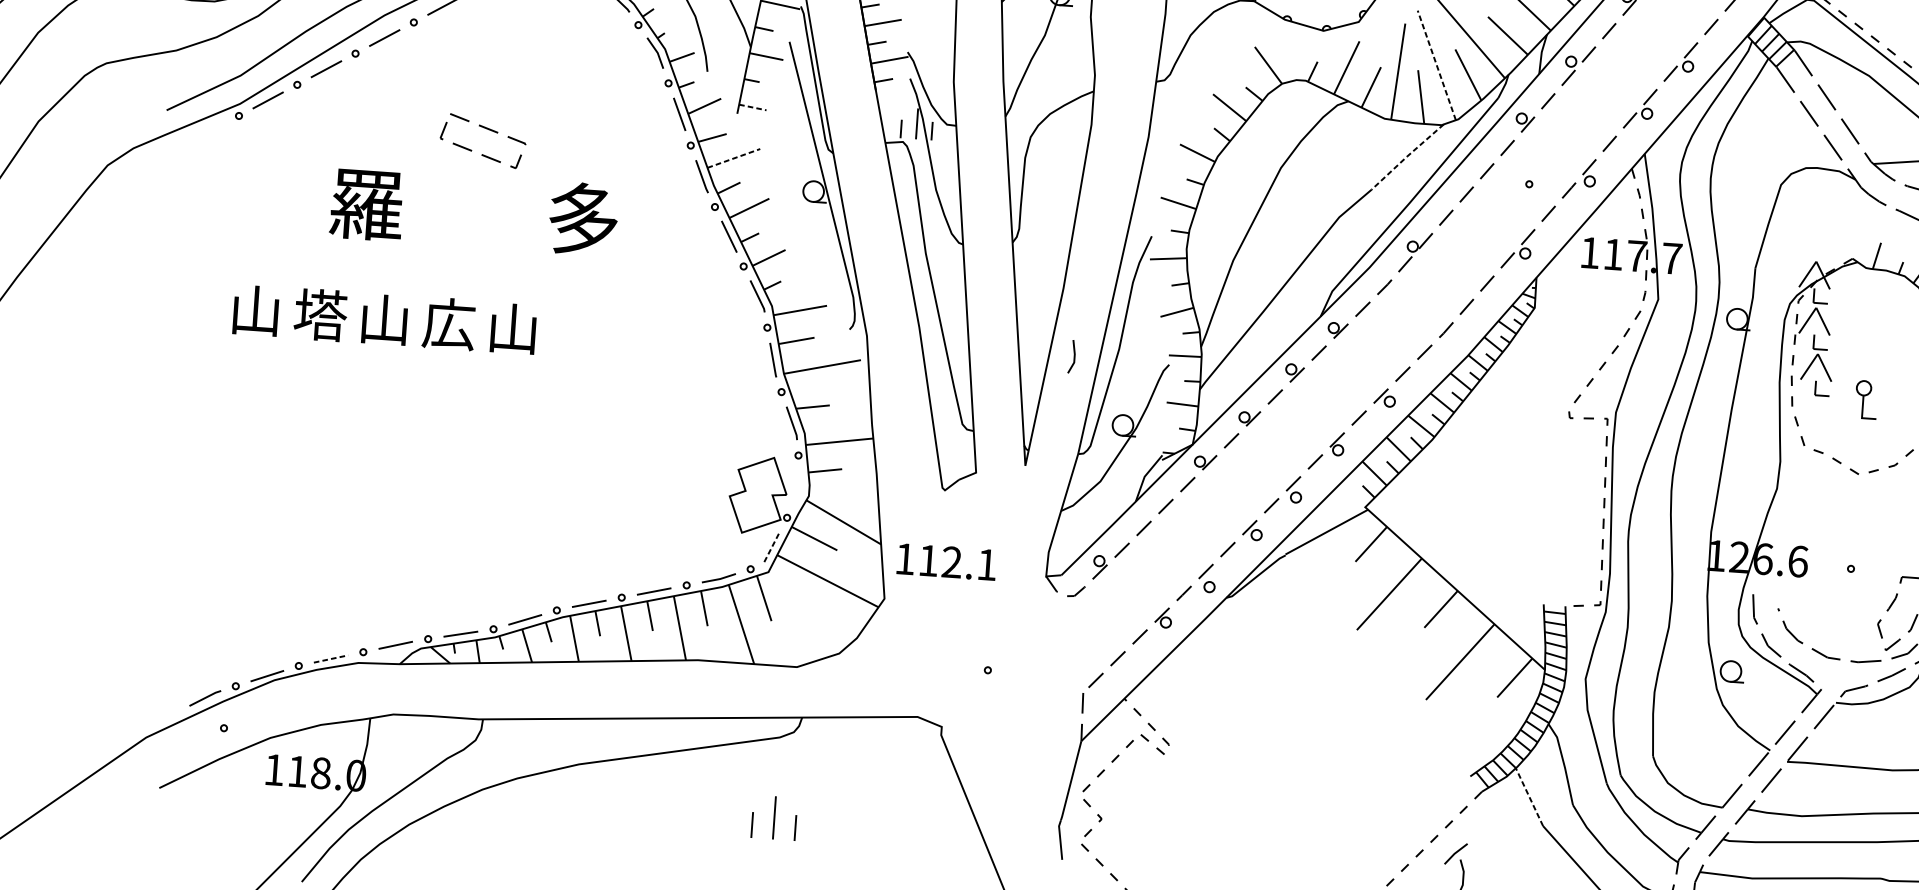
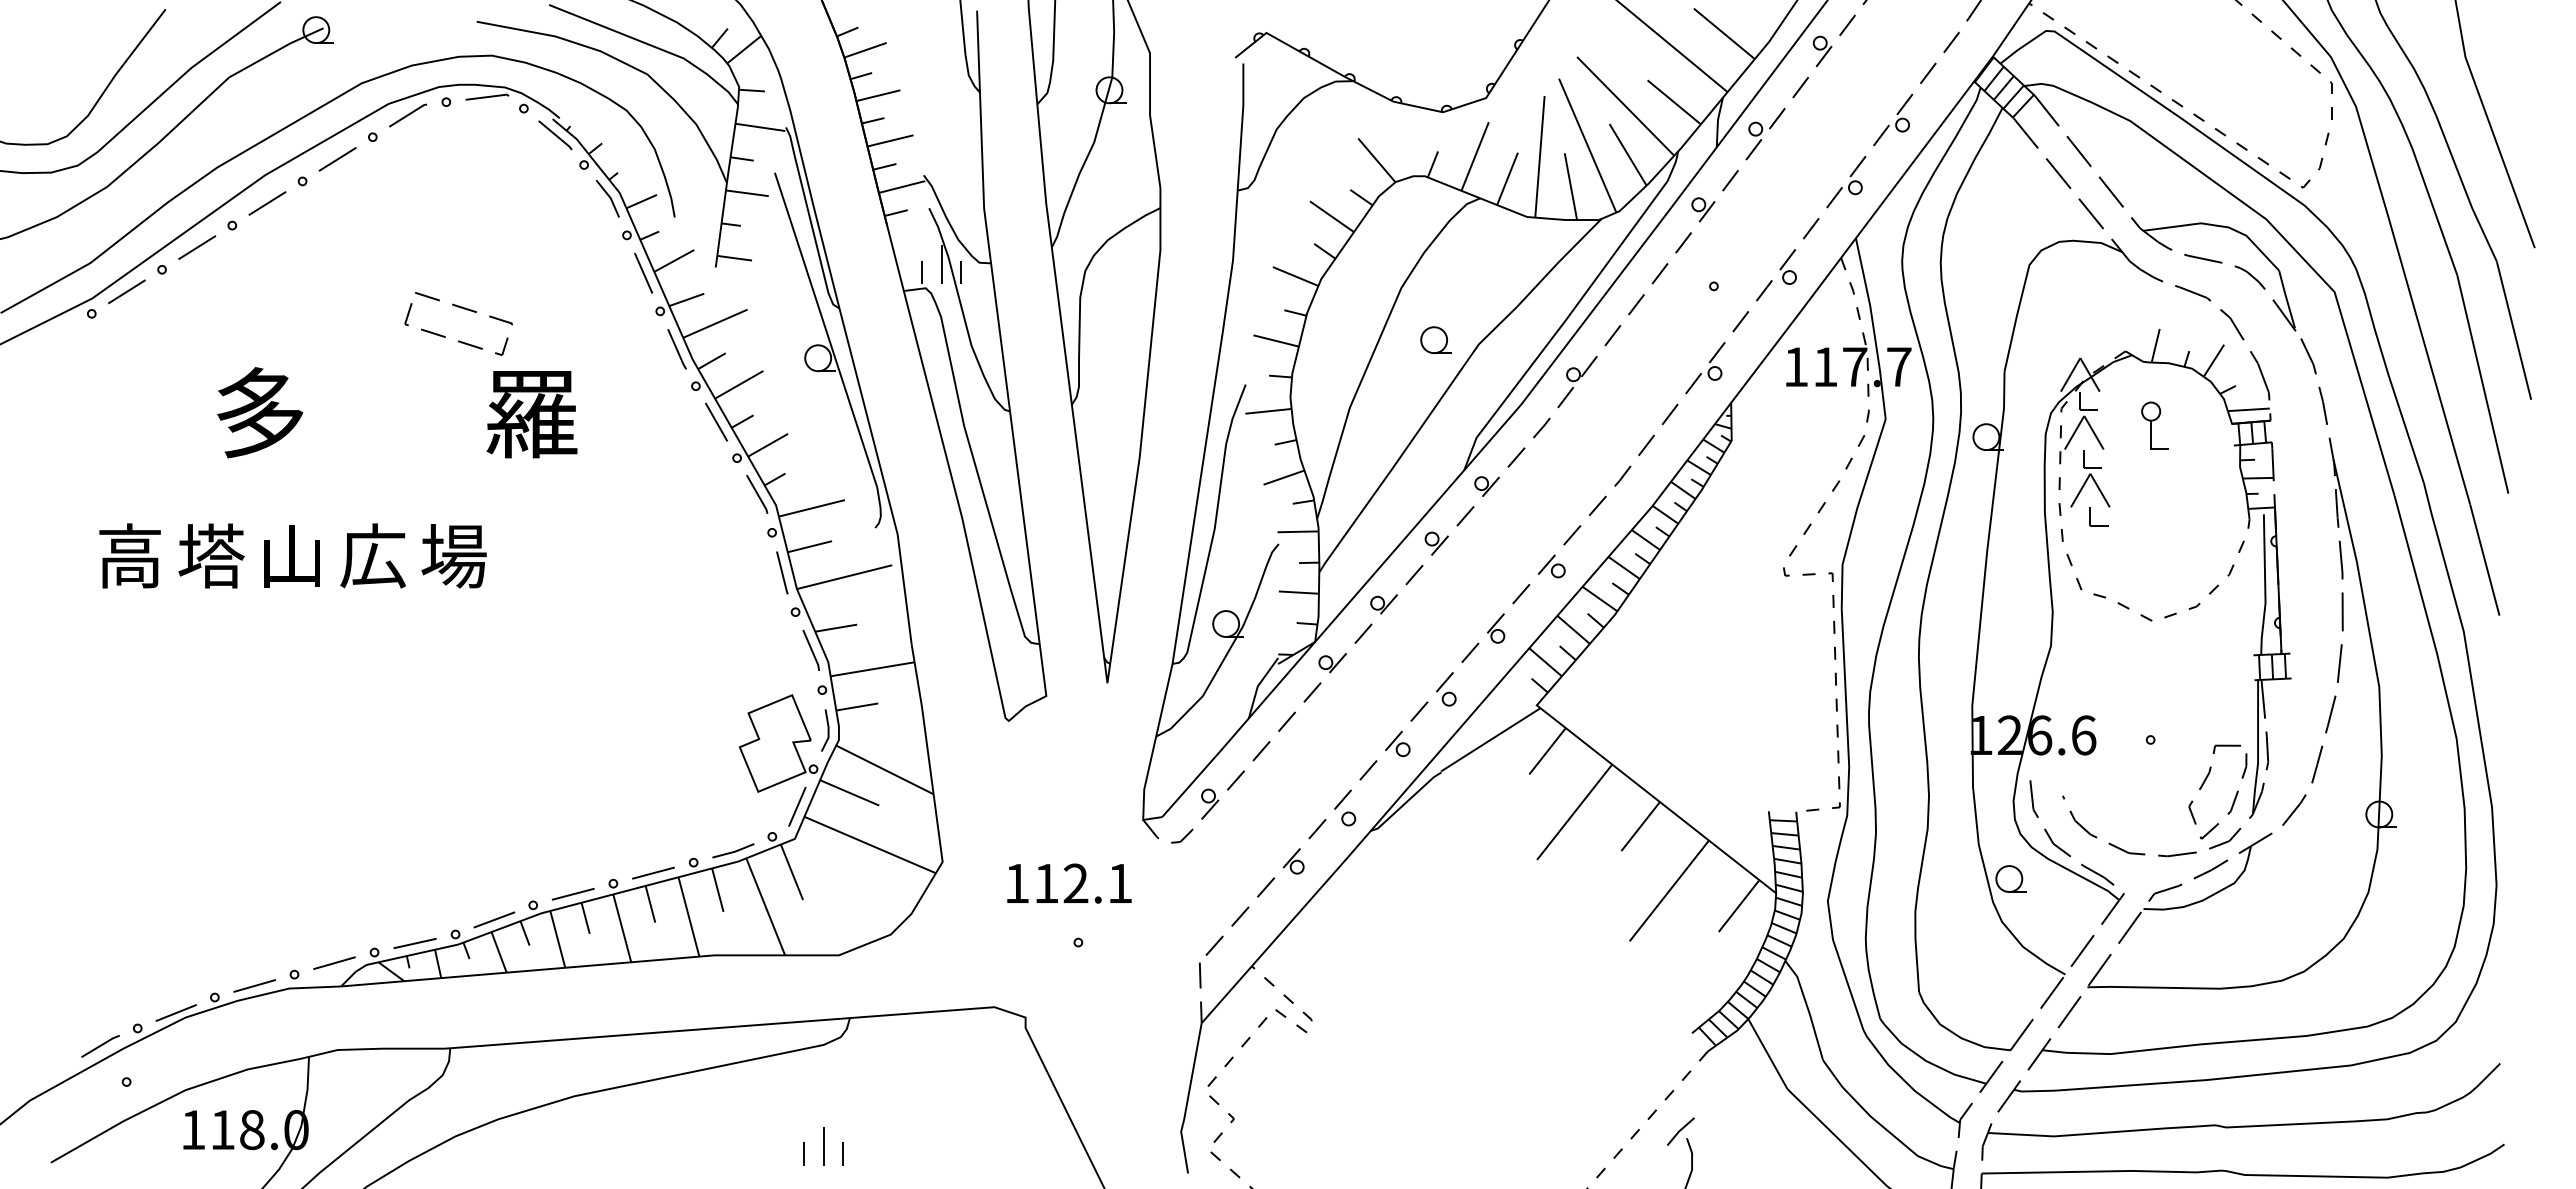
line: (1436, 65) -> (1587, 145), dashed -> solid
line: (752, 107) -> (734, 258), dashed -> solid
part: (485, 128) -> (460, 308), moved
line: (1407, 156) -> (1558, 262), dashed -> solid
line: (733, 158) -> (715, 323), dashed -> solid
text: (366, 203) -> (259, 412), 羅 -> 多
part: (1305, 211) -> (1435, 339), added
text: (582, 218) -> (531, 412), 多 -> 羅
text: (255, 310) -> (129, 555), 山 -> 高
text: (512, 328) -> (453, 556), 山 -> 場
line: (1073, 356) -> (827, 730), moved
part: (1865, 399) -> (2154, 425), moved
line: (772, 546) -> (797, 806), dashed -> solid
text: (946, 561) -> (1069, 883), moved
line: (331, 658) -> (255, 985), dashed -> solid
line: (1529, 796) -> (1767, 1053), dashed -> solid
part: (774, 818) -> (823, 1146), size x0.71

